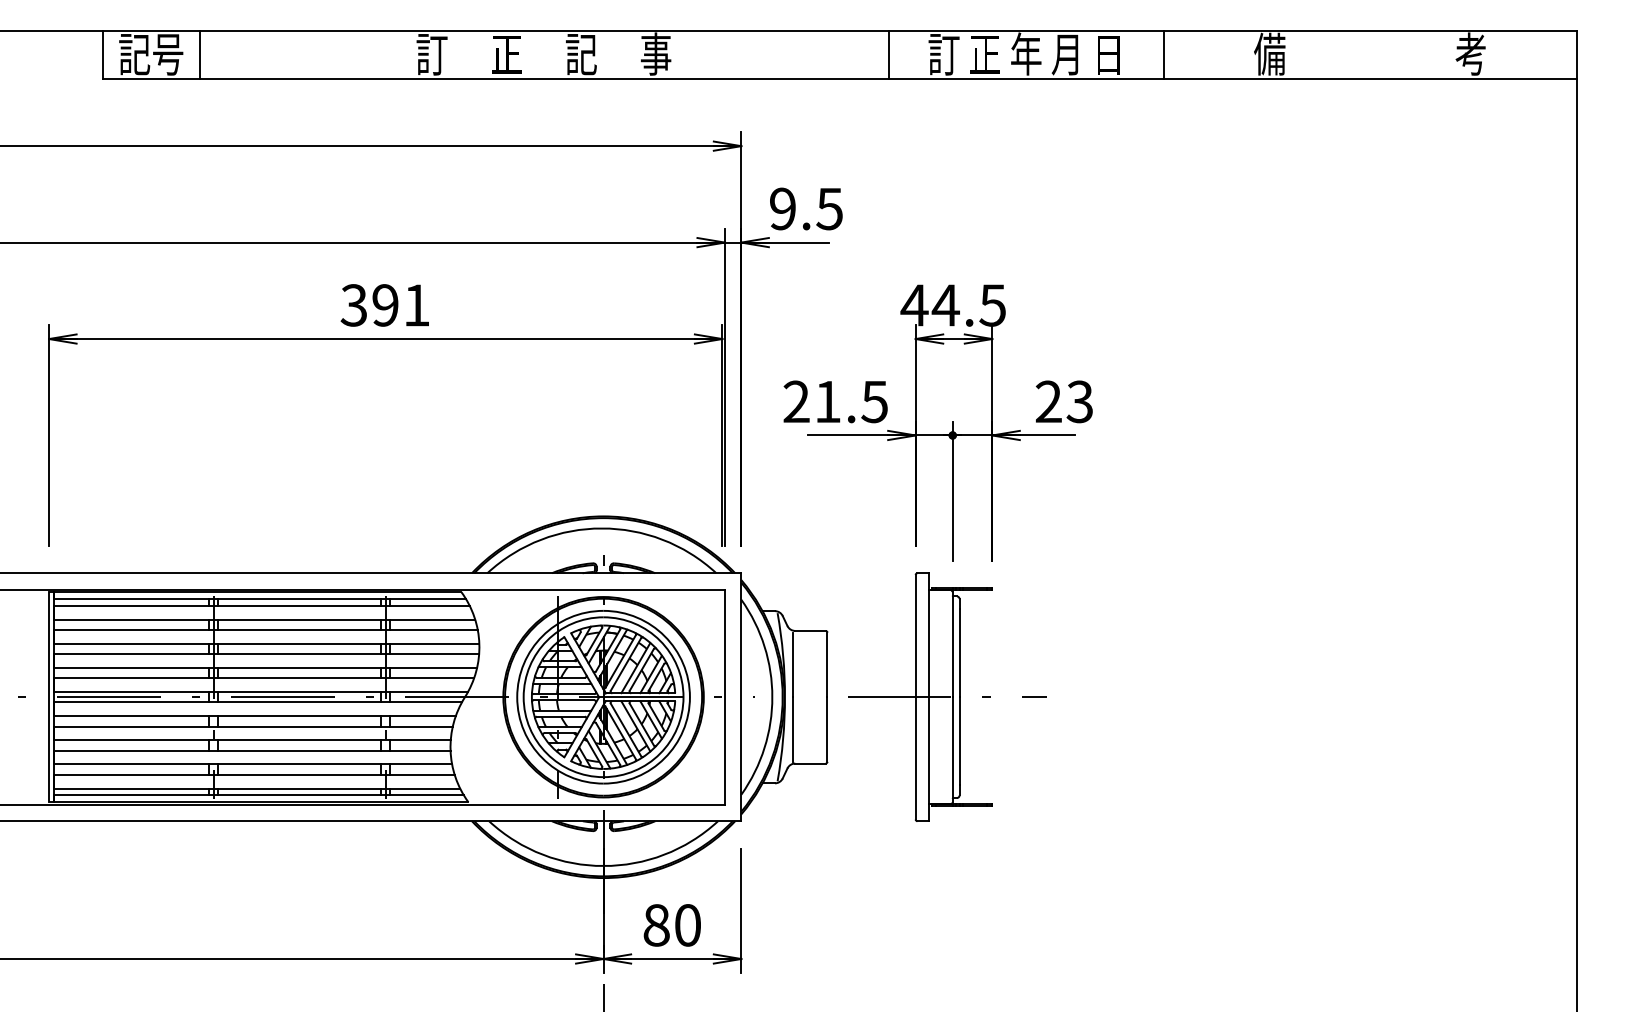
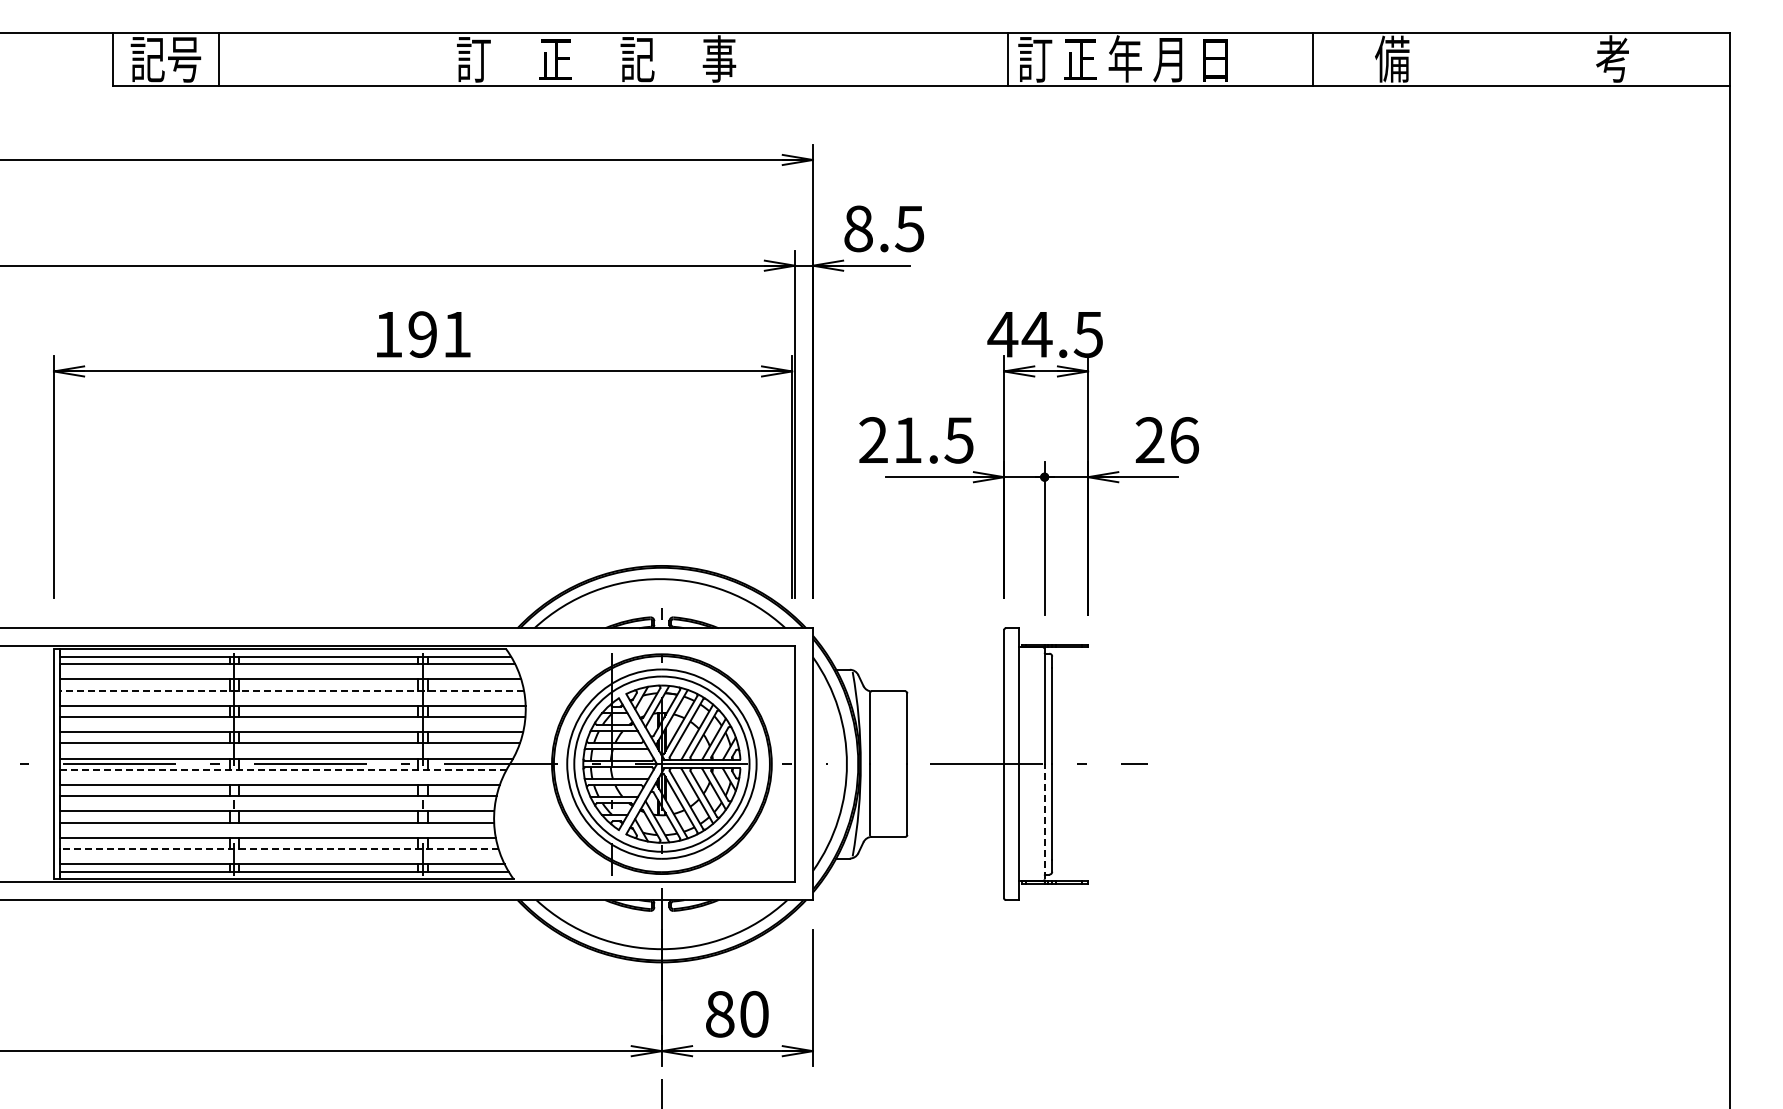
line: (888, 54) -> (1008, 59), moved
line: (1164, 54) -> (1313, 59), moved
text: (782, 208) -> (858, 228), 9.5 -> 8.5
text: (353, 305) -> (387, 334), 391 -> 191
text: (1080, 402) -> (1184, 440), 23 -> 26
line: (265, 630) -> (291, 690), solid -> dashed
line: (257, 702) -> (282, 769), solid -> dashed
line: (952, 749) -> (1044, 821), solid -> dashed
line: (254, 775) -> (279, 849), solid -> dashed

